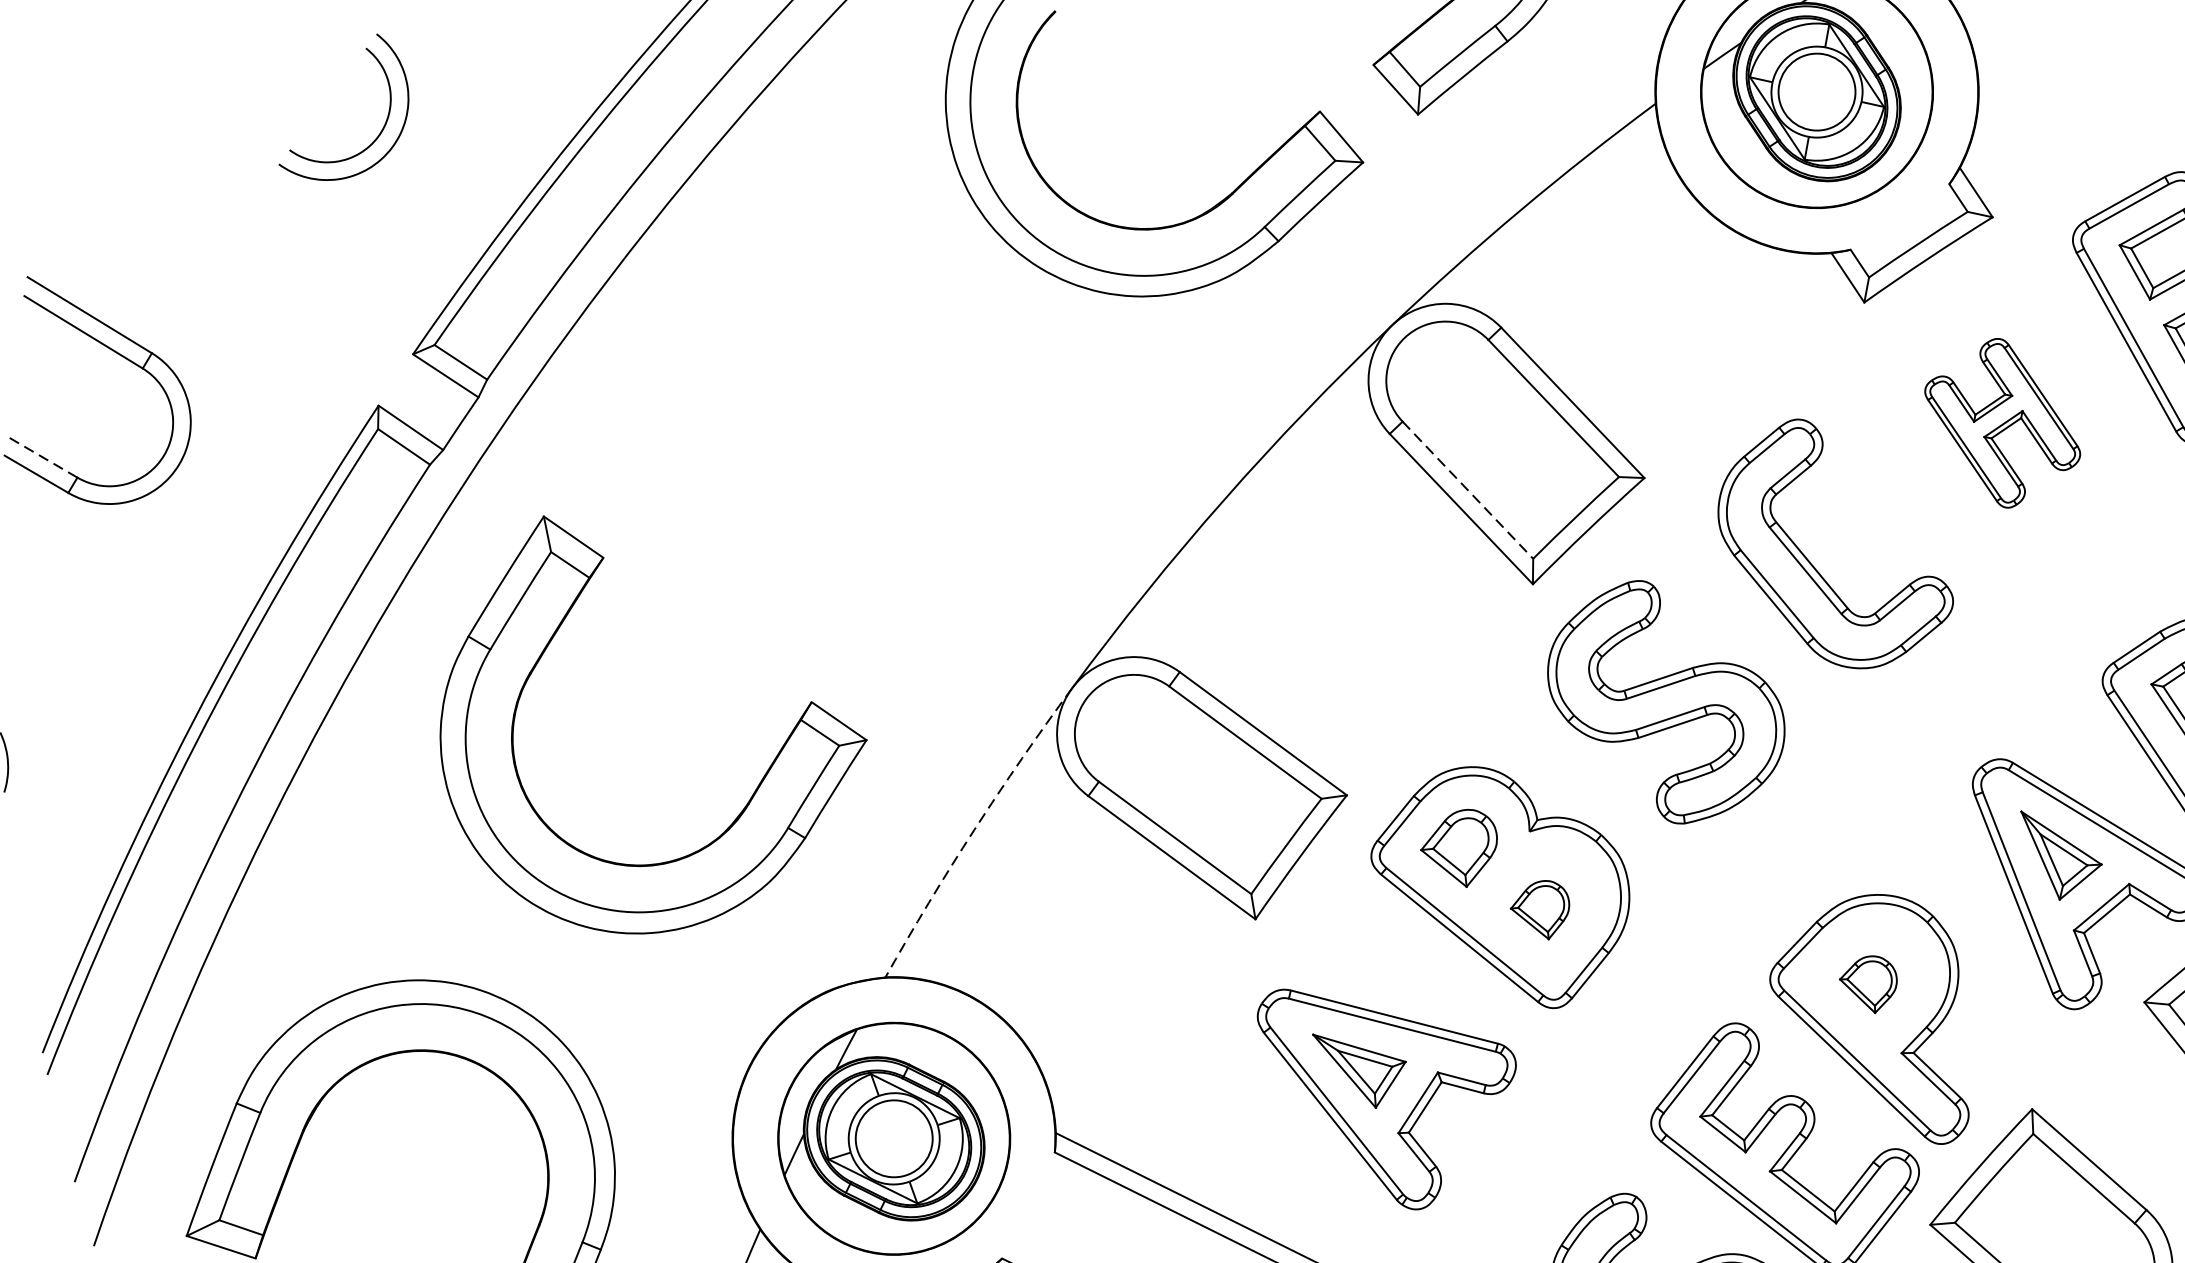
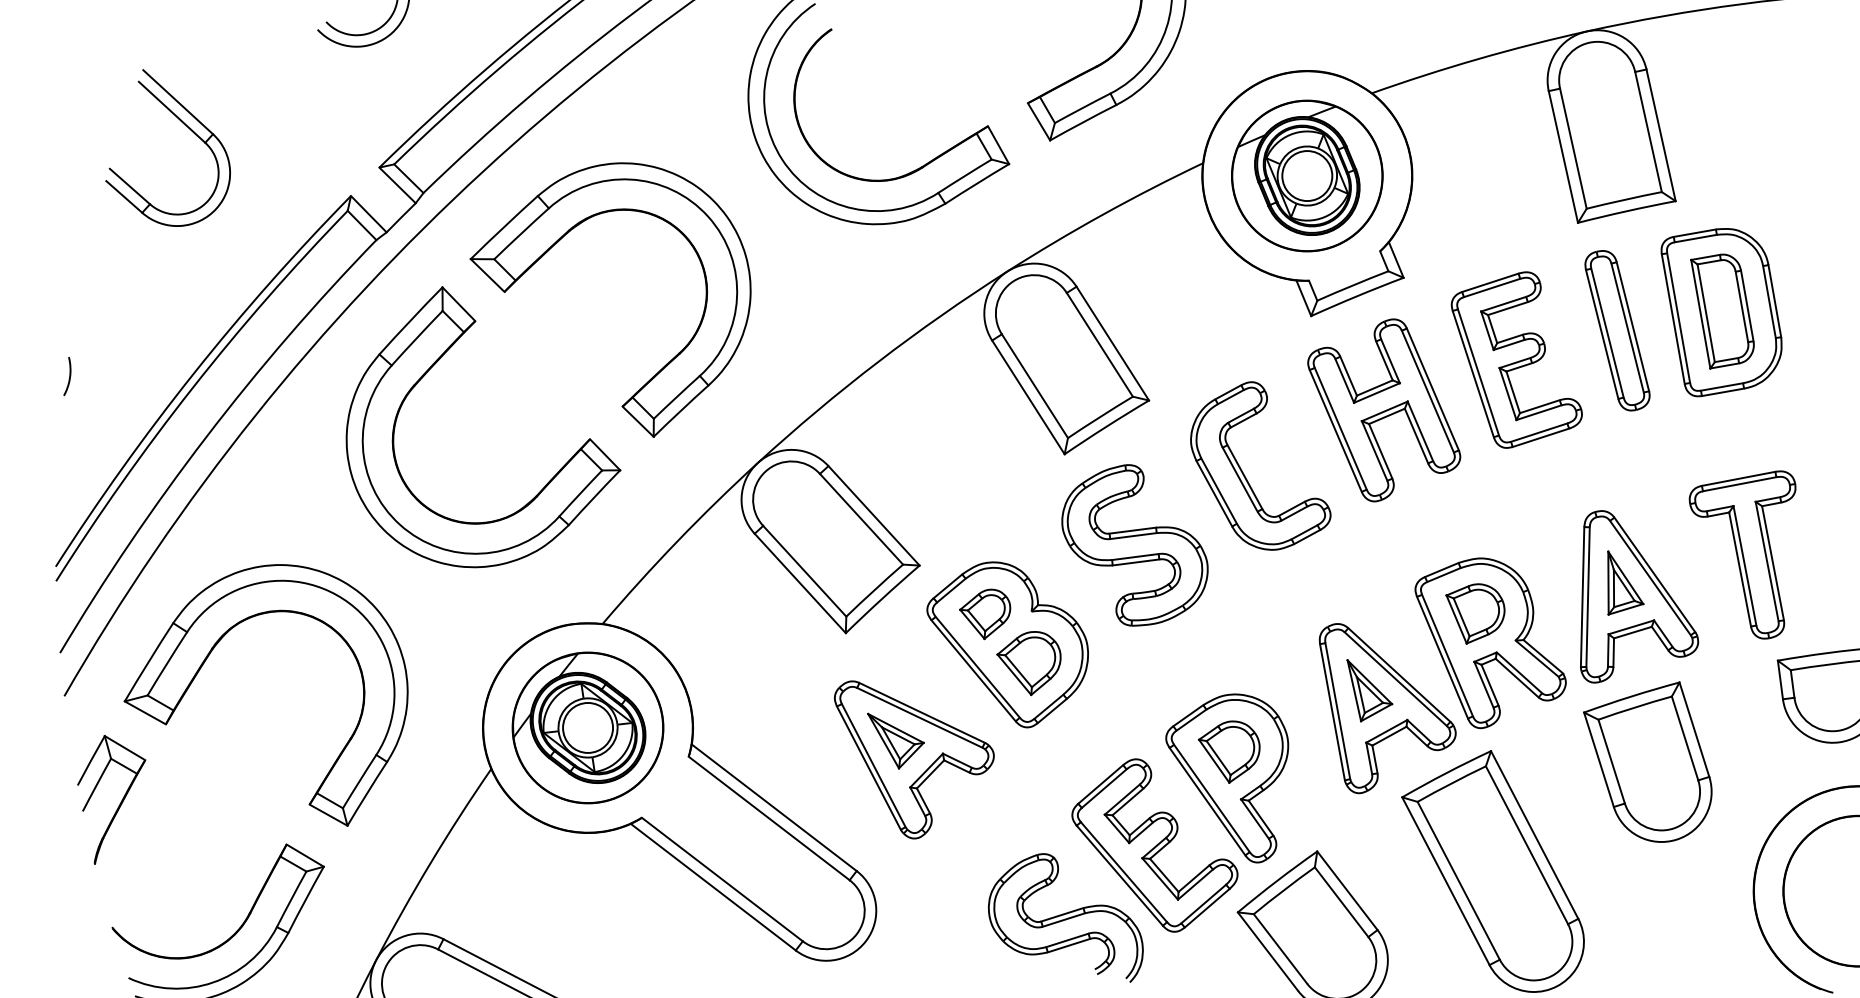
part: (704, 416) -> (557, 243), added
part: (2003, 423) -> (1384, 410), size x1.67
line: (41, 456) -> (129, 186), dashed -> solid
line: (1467, 490) -> (1034, 386), dashed -> solid
arc: (974, 830) -> (677, 541), dashed -> solid
part: (1540, 910) -> (1028, 663), size x1.67
part: (1868, 984) -> (1228, 751), size x1.67

